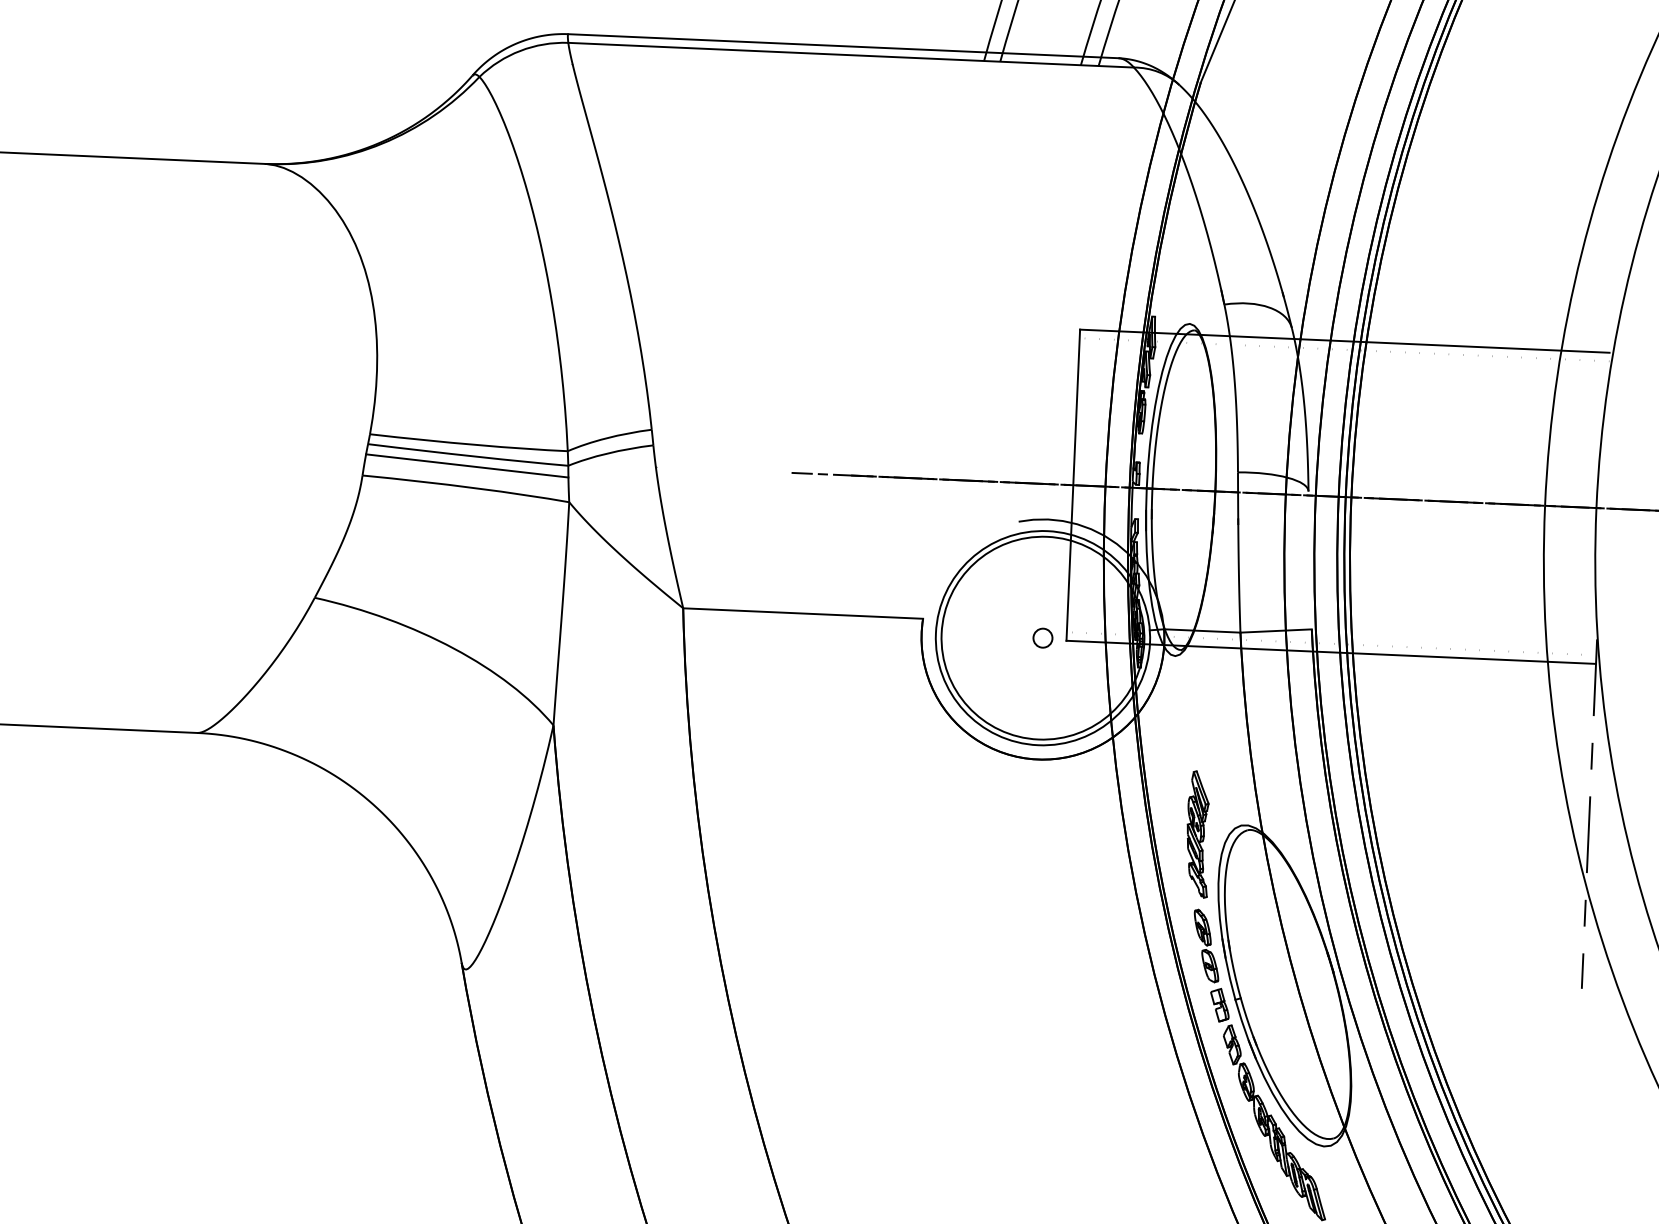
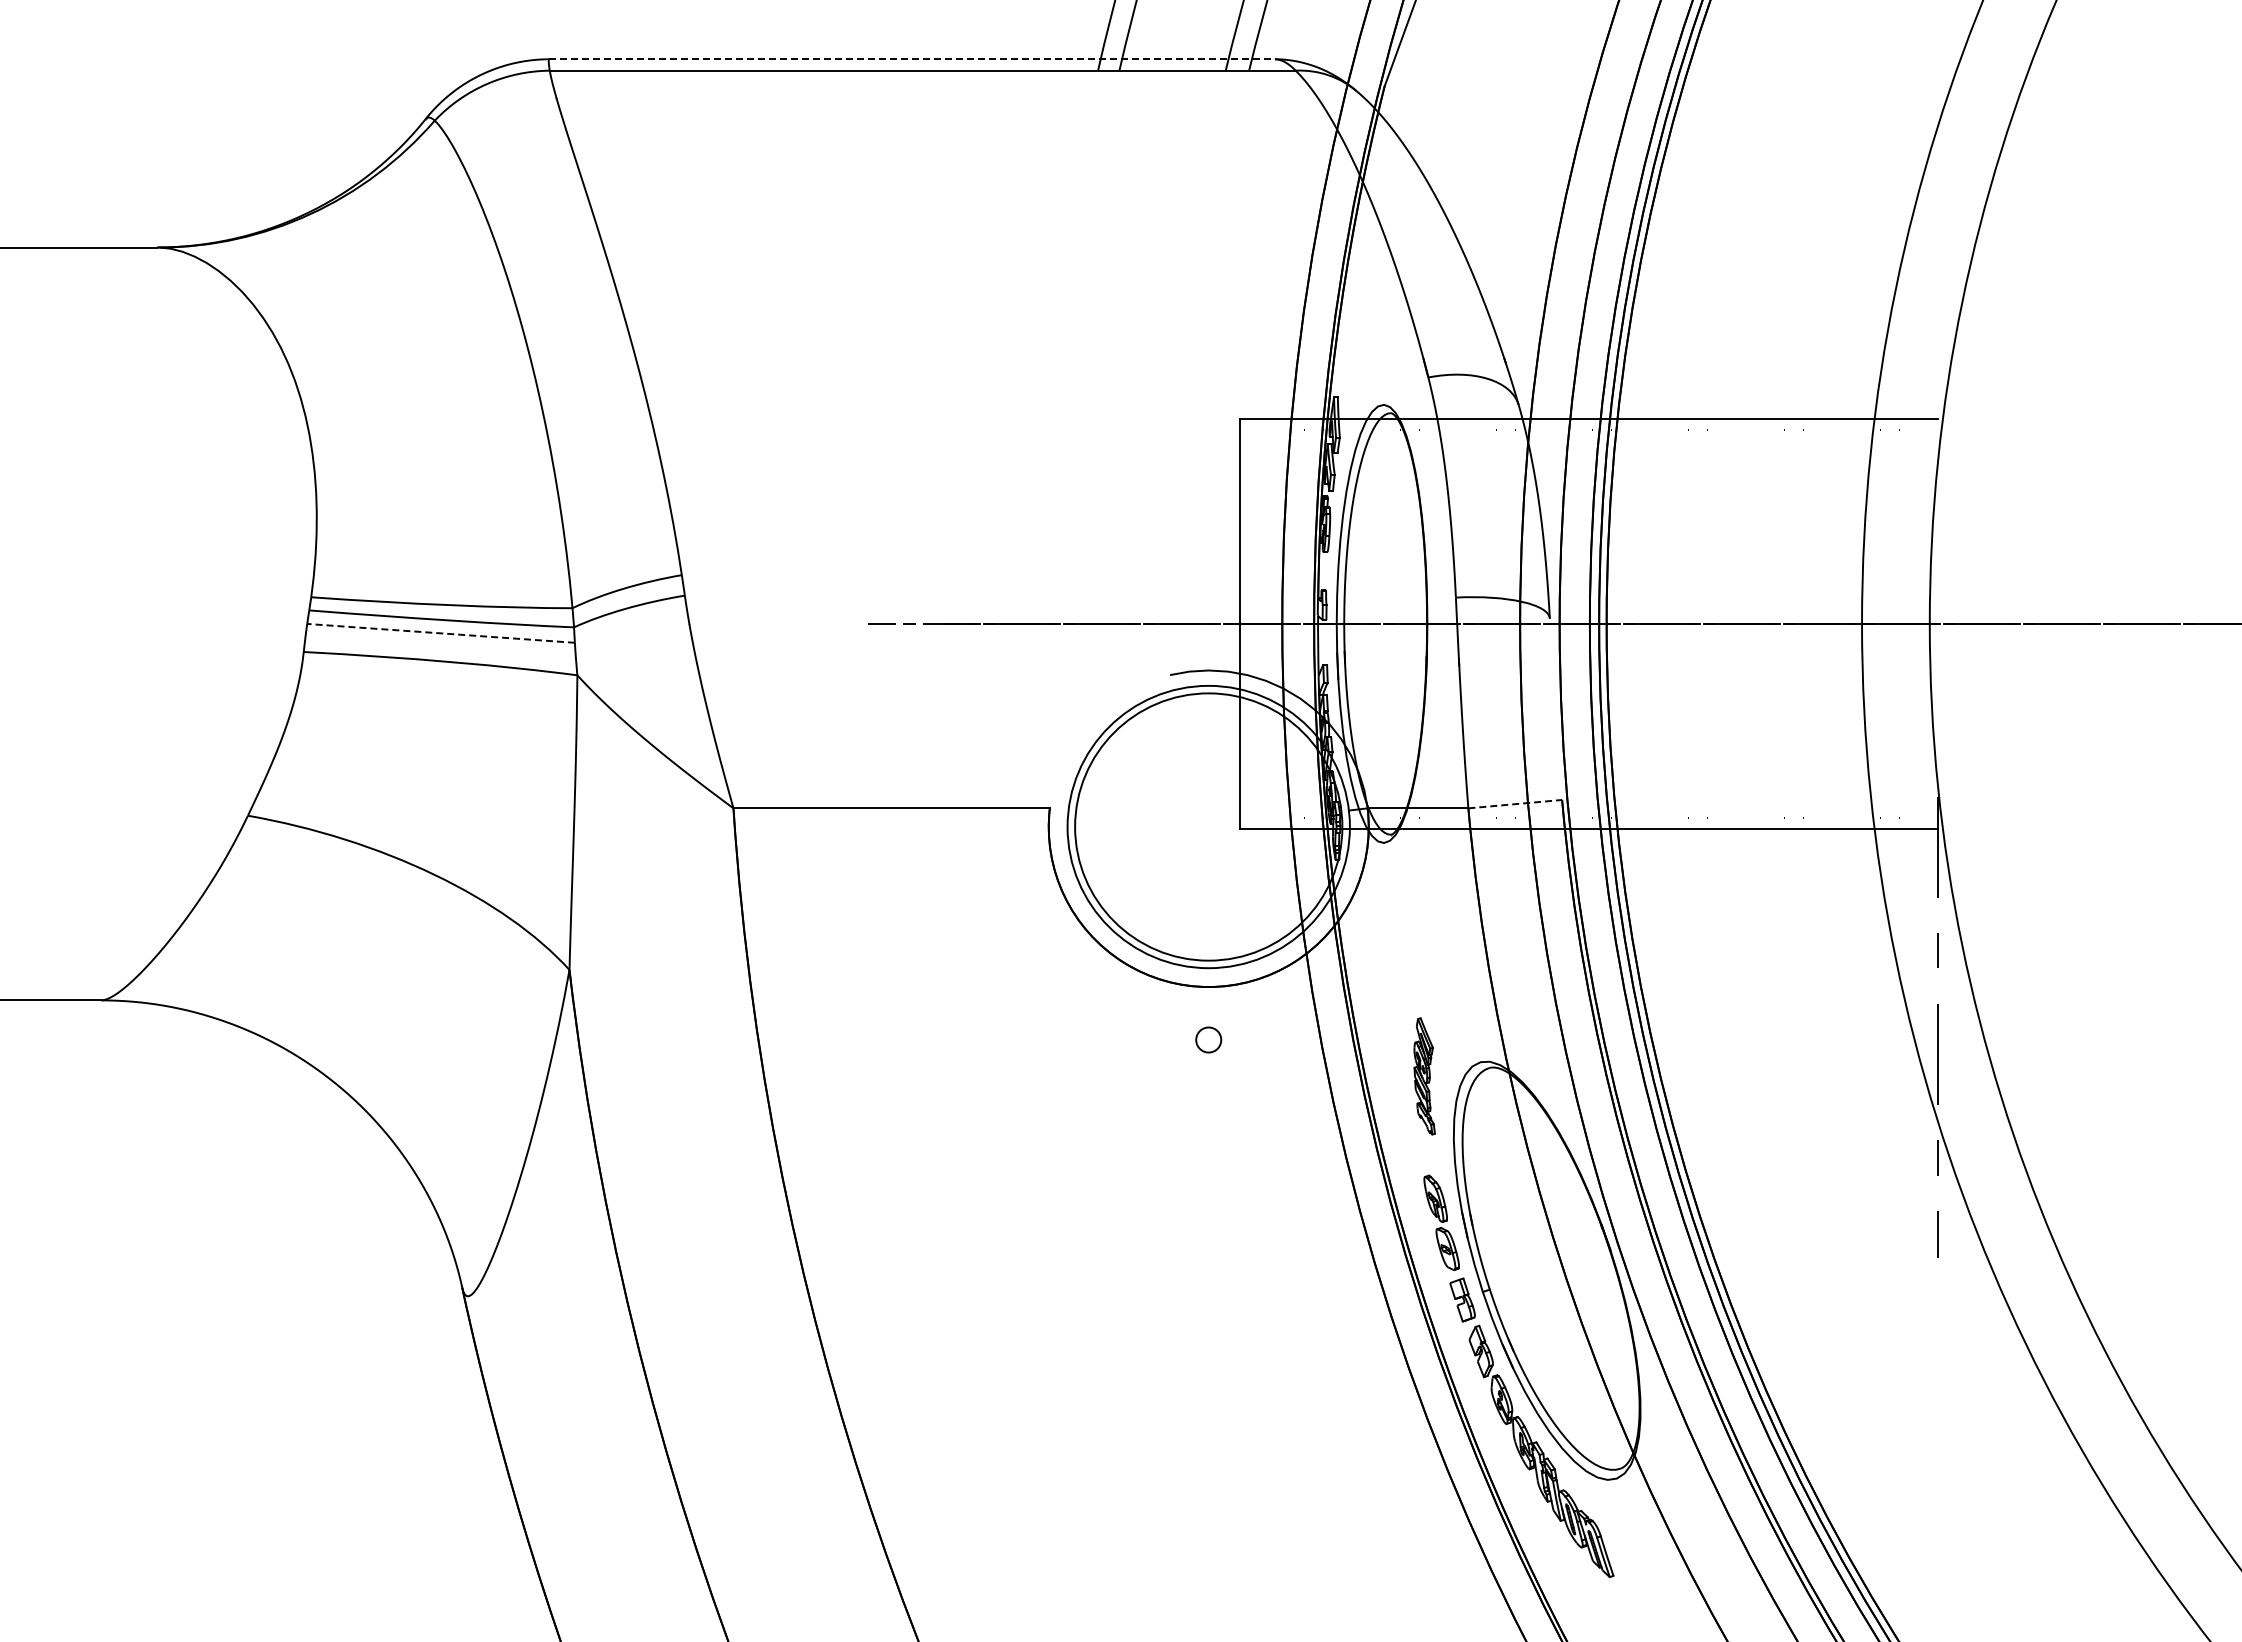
line: (843, 46) -> (912, 59), solid -> dashed
line: (466, 466) -> (440, 633), solid -> dashed
line: (1276, 631) -> (1515, 804), solid -> dashed
circle: (1042, 637) -> (1208, 1039), moved
part: (1198, 834) -> (1424, 1076), size x0.7

